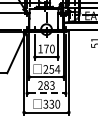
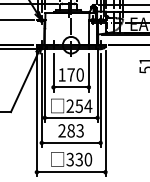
line: (46, 93) -> (71, 143), dashed -> solid

